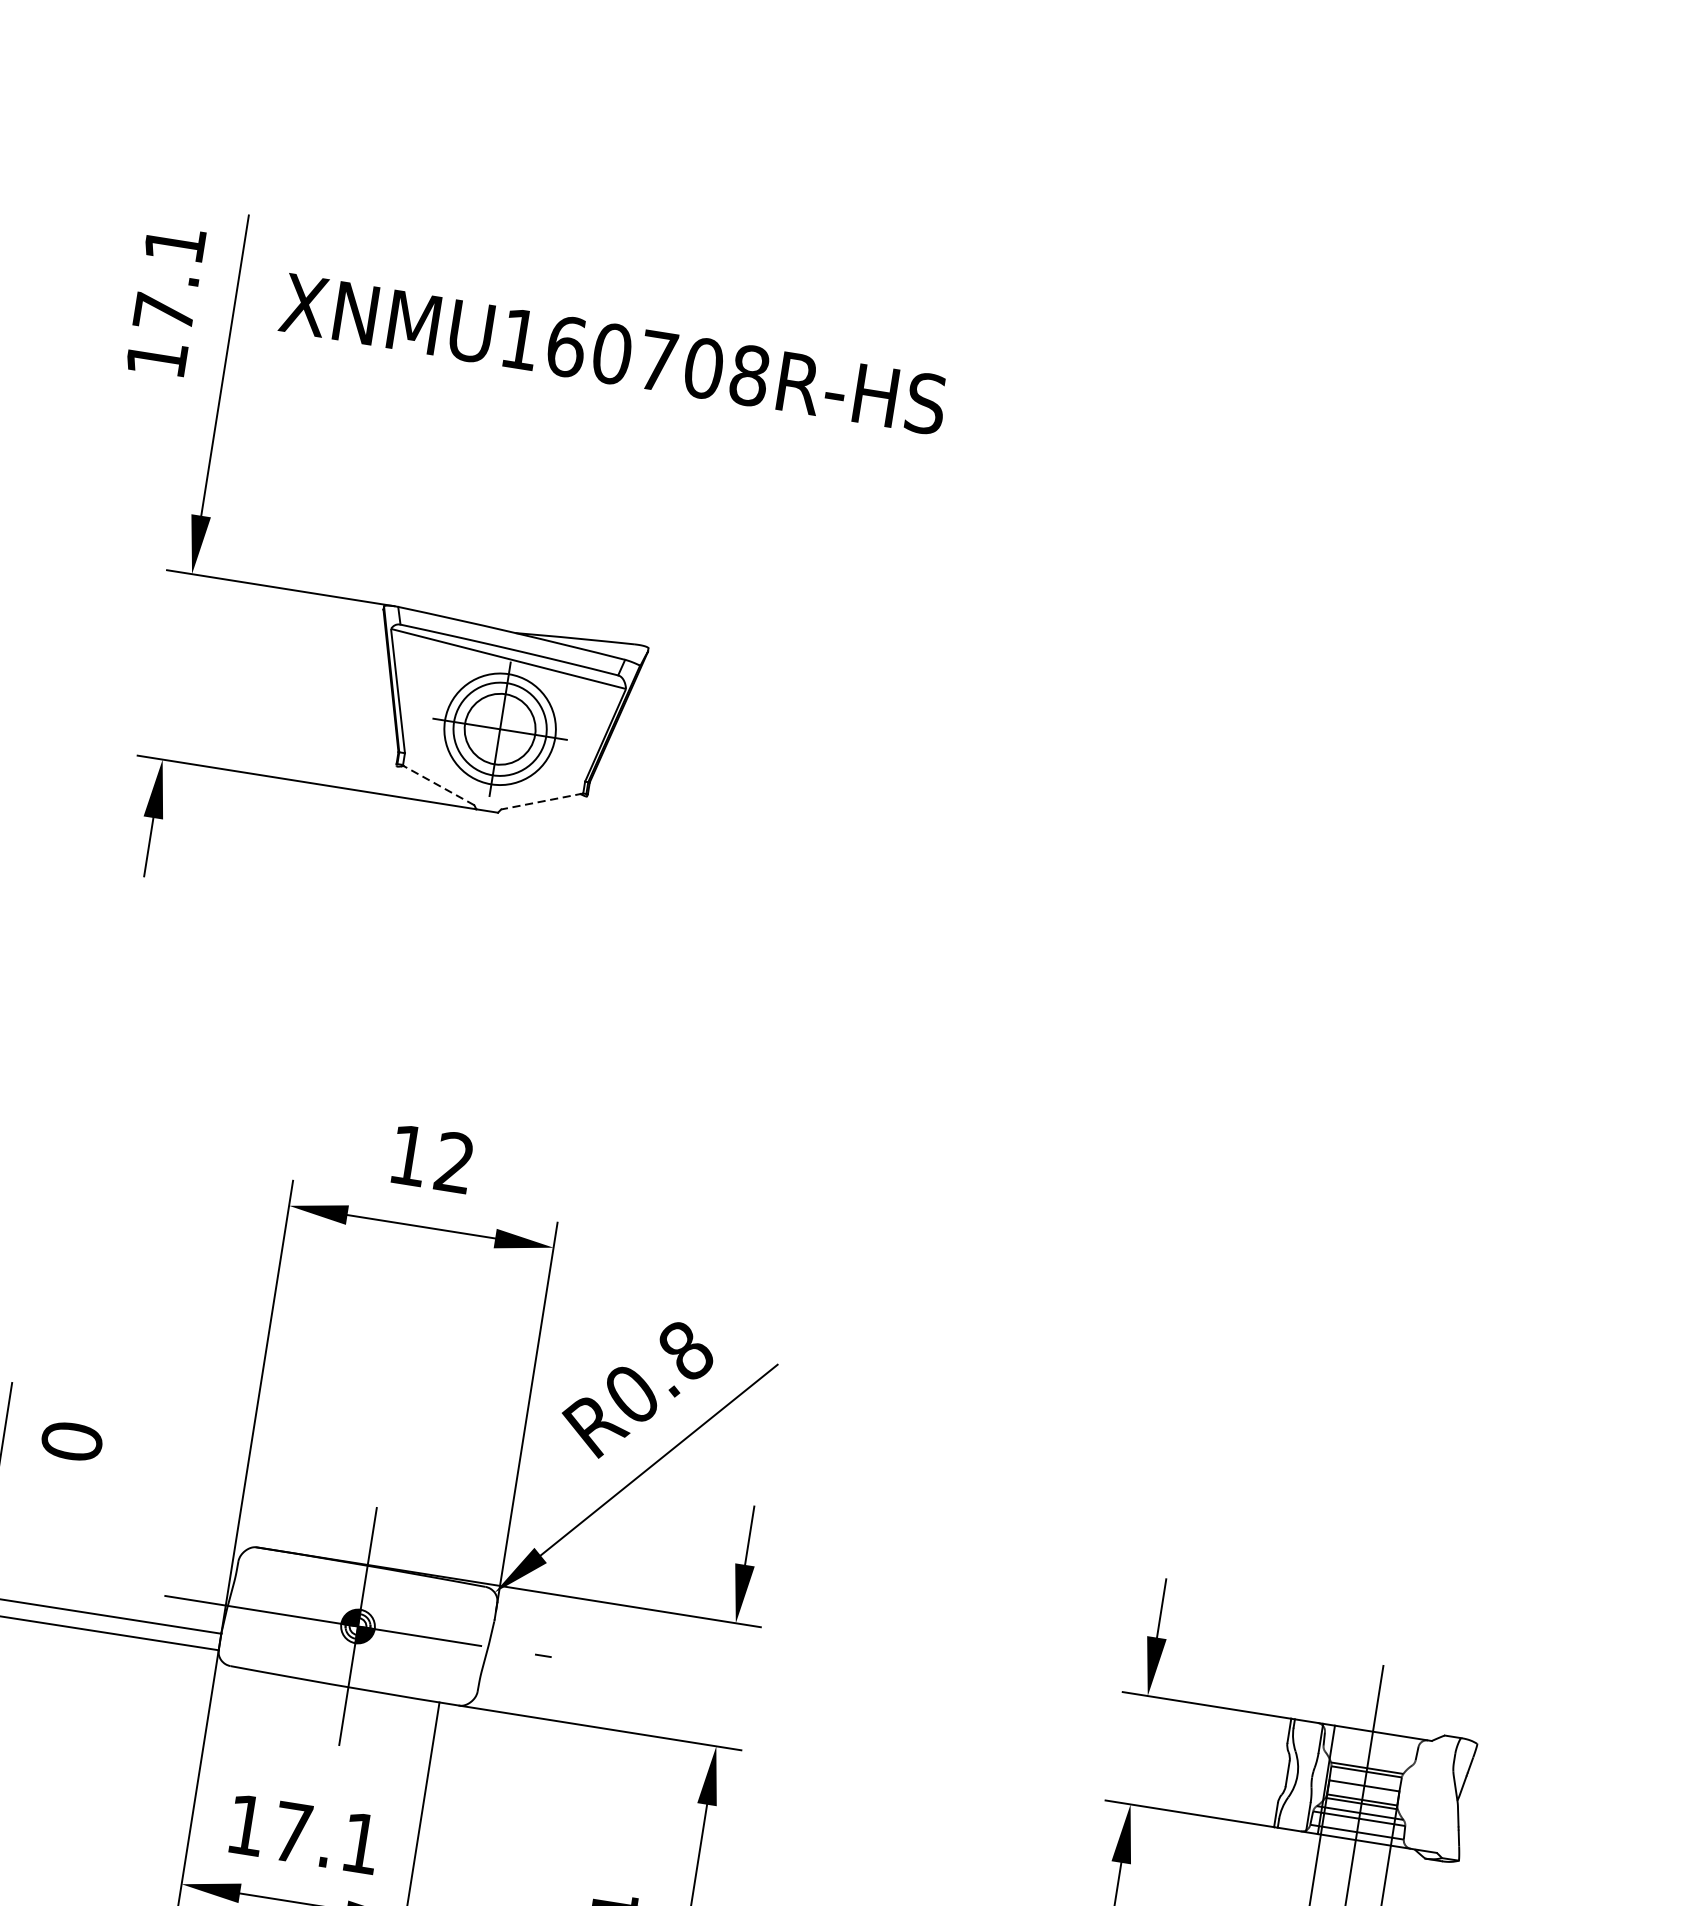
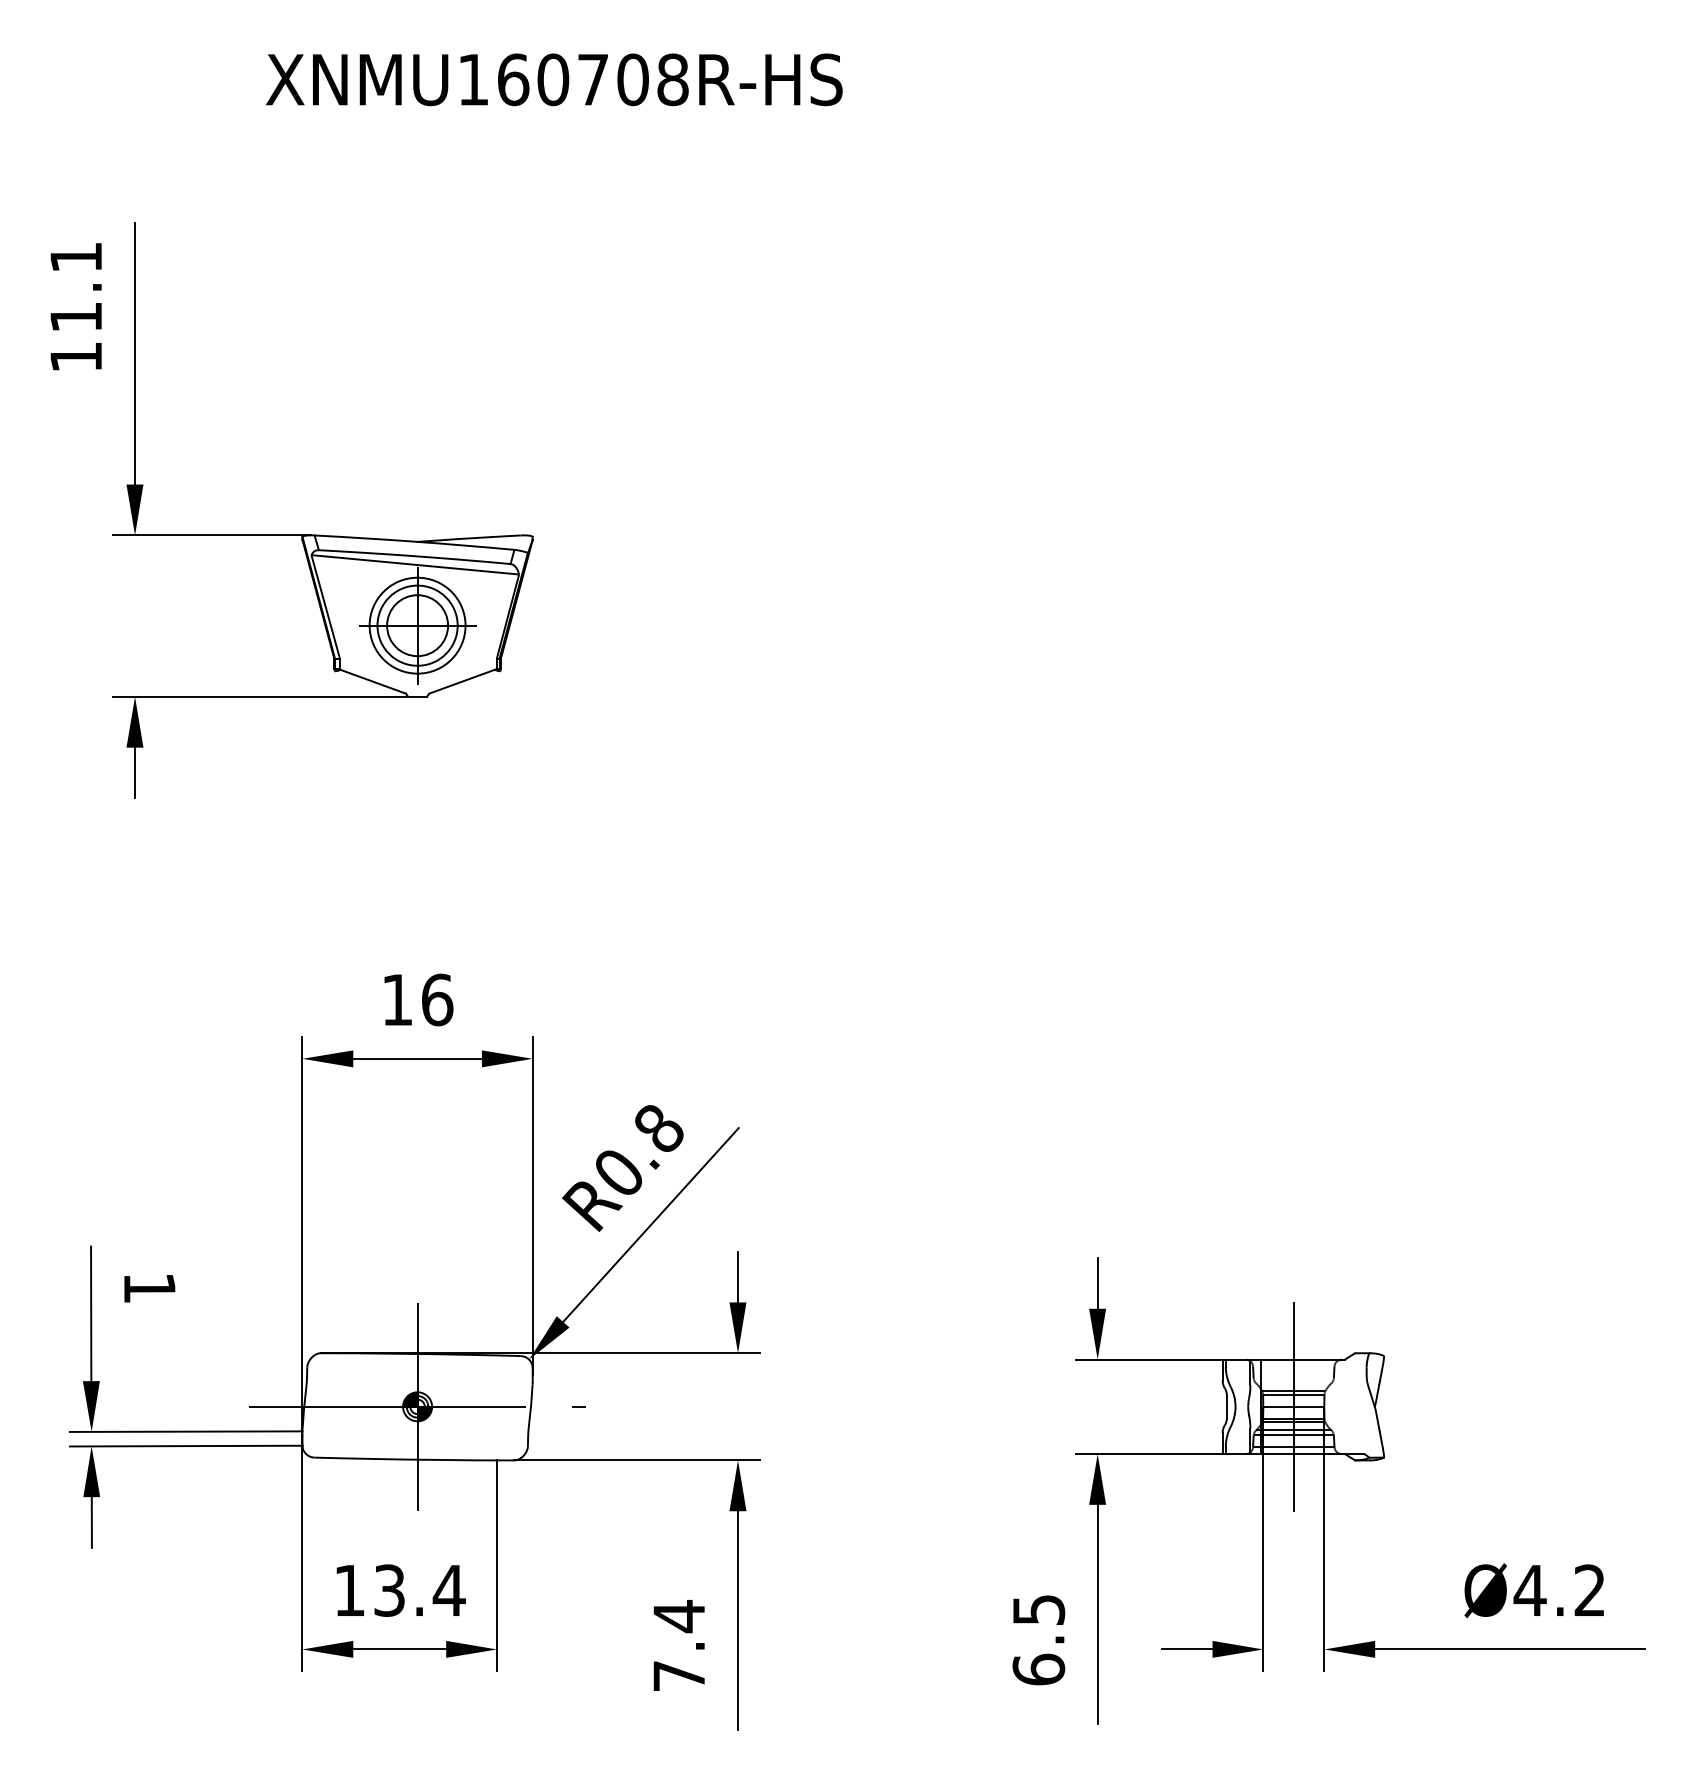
text: (163, 311) -> (75, 316), 17.1 -> 11.1
text: (613, 353) -> (554, 79), moved
line: (438, 785) -> (372, 681), dashed -> solid
line: (542, 801) -> (463, 681), dashed -> solid
text: (454, 1162) -> (437, 999), 12 -> 16
text: (71, 1440) -> (149, 1287), 0 -> 1
text: (326, 1837) -> (419, 1590), 17.1 -> 13.4

